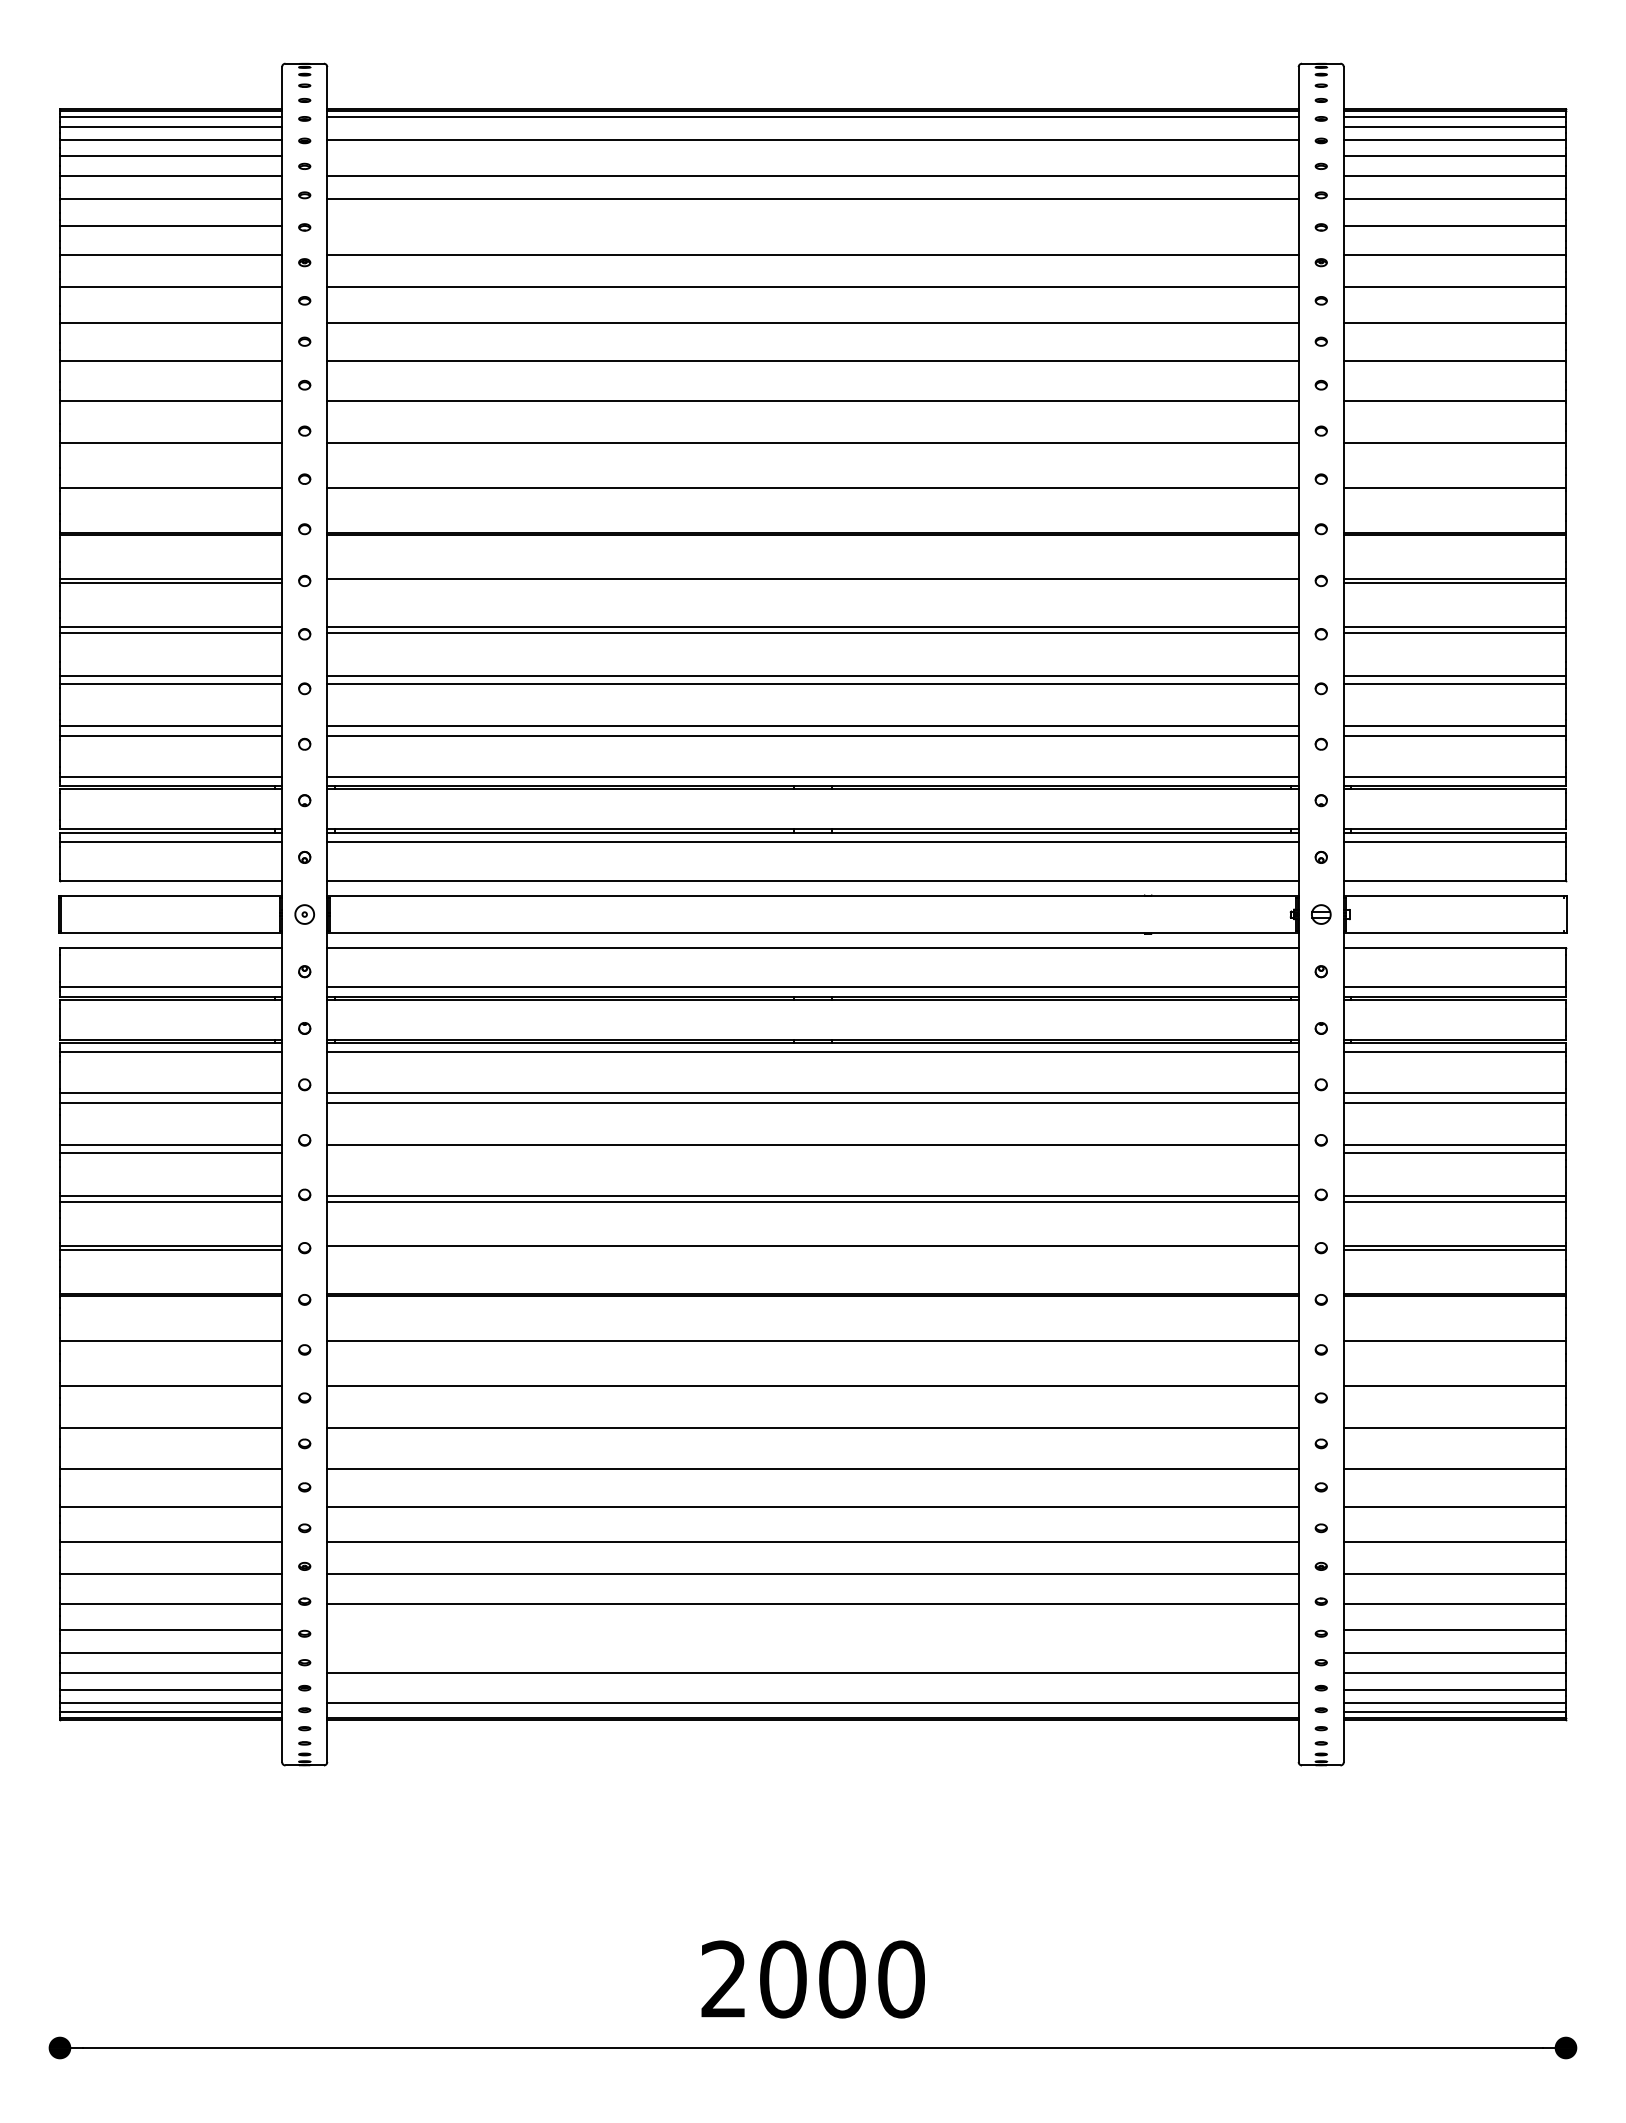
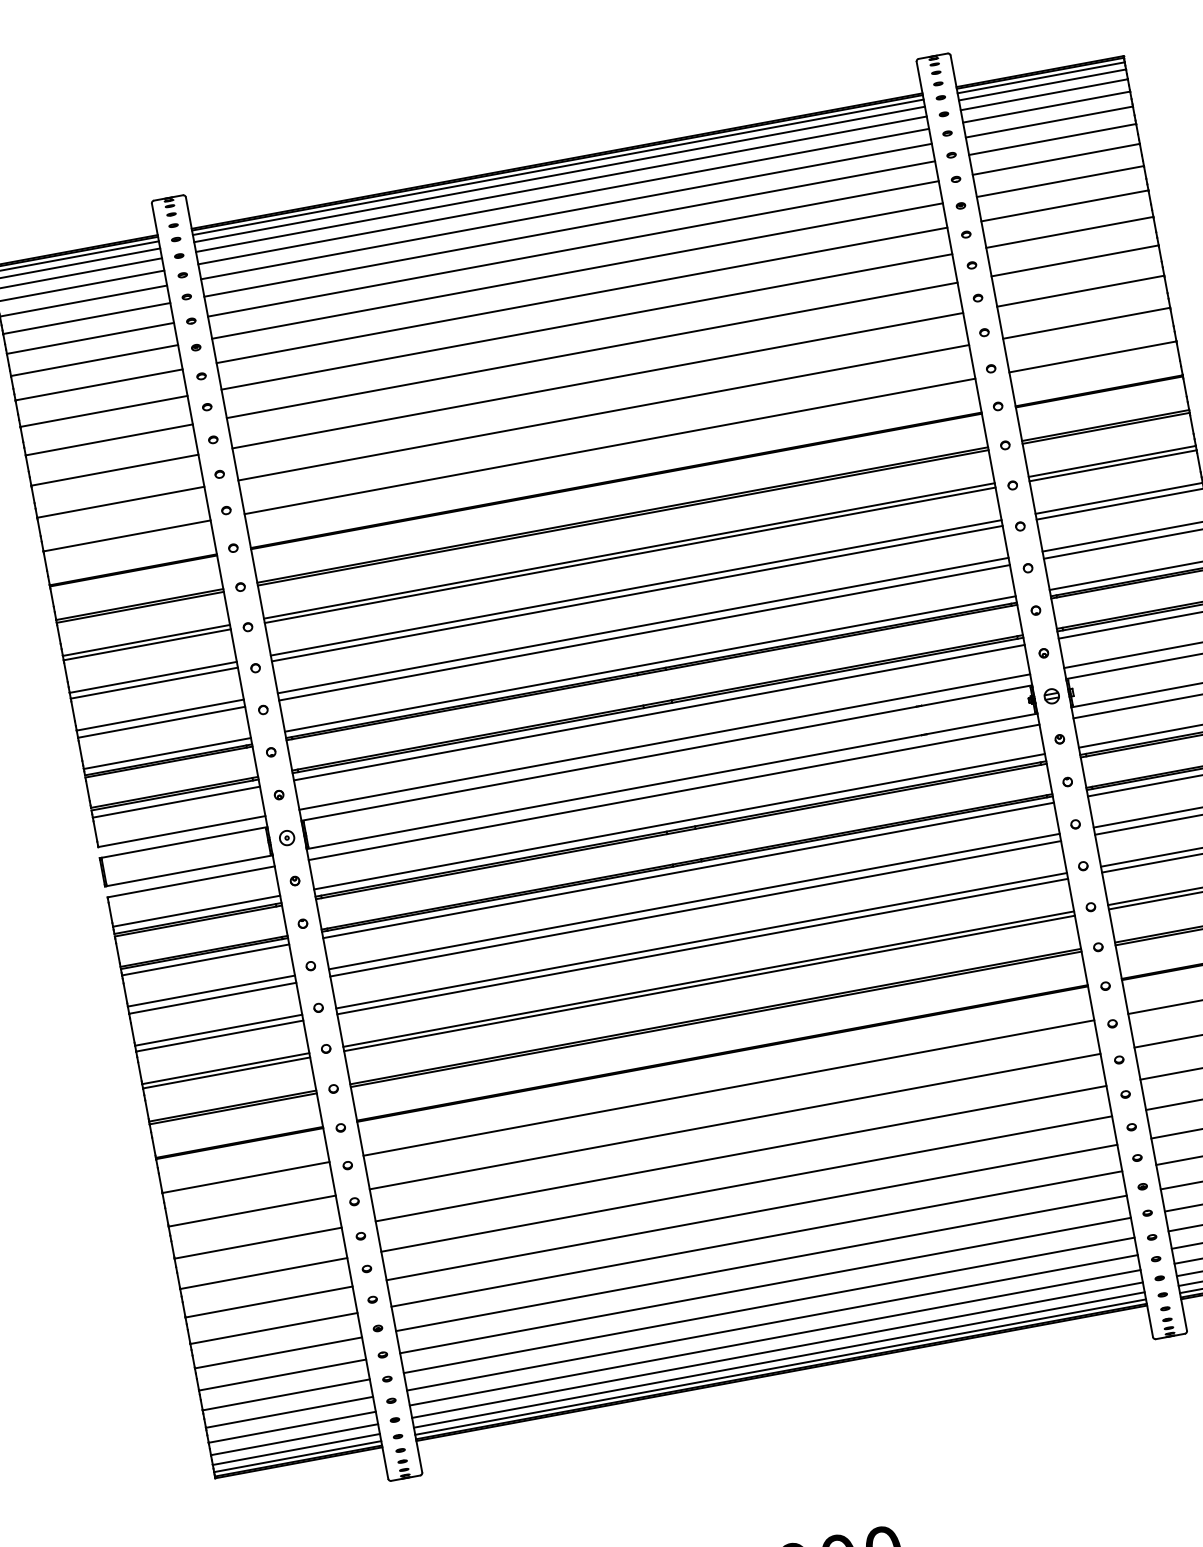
line: (812, 126) -> (559, 174), added
line: (812, 156) -> (563, 196), added
line: (812, 225) -> (573, 248), added
line: (812, 583) -> (622, 518), added
line: (812, 1152) -> (702, 946), added
line: (812, 1249) -> (715, 1019), added
line: (812, 1629) -> (768, 1305), added
line: (812, 1653) -> (772, 1323), added
line: (812, 1689) -> (777, 1350), added
line: (812, 1712) -> (780, 1367), added

